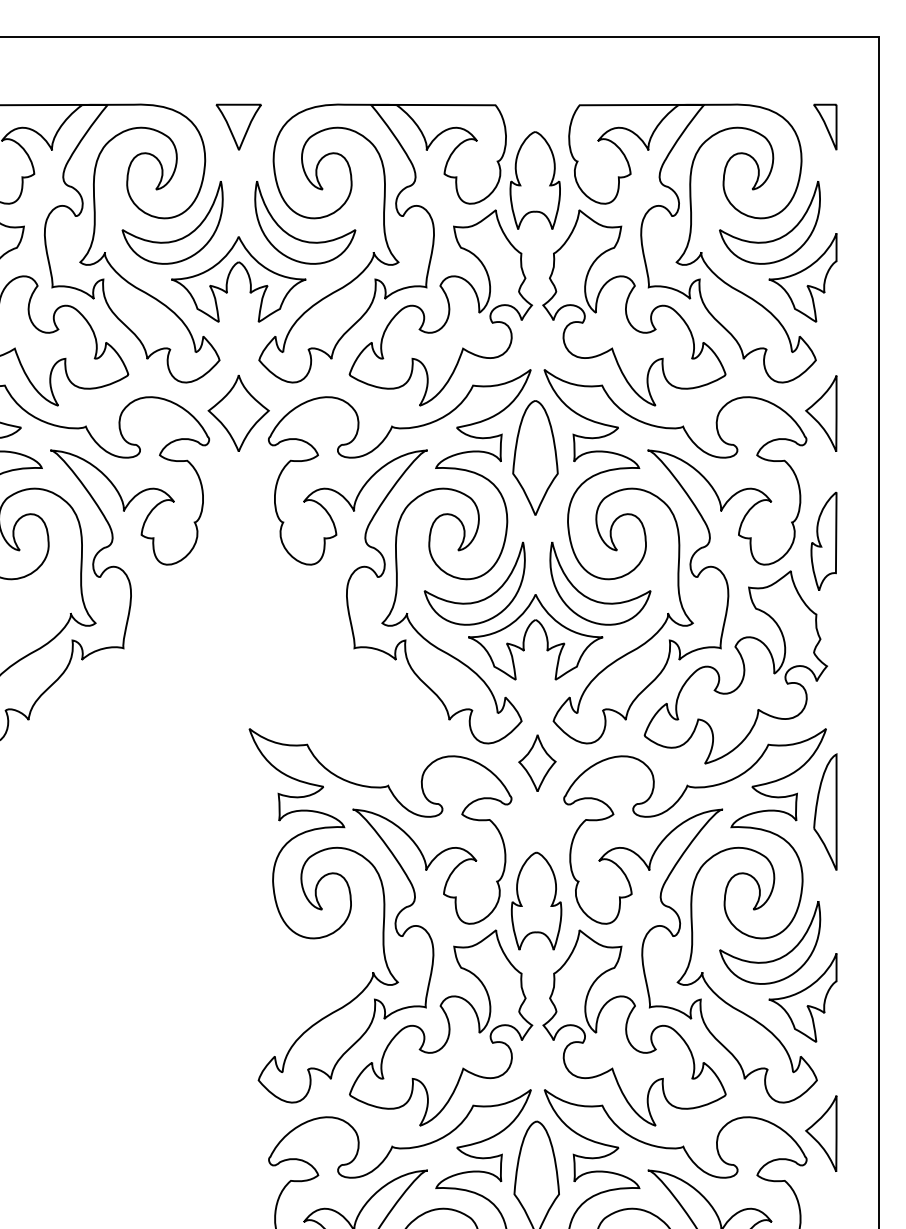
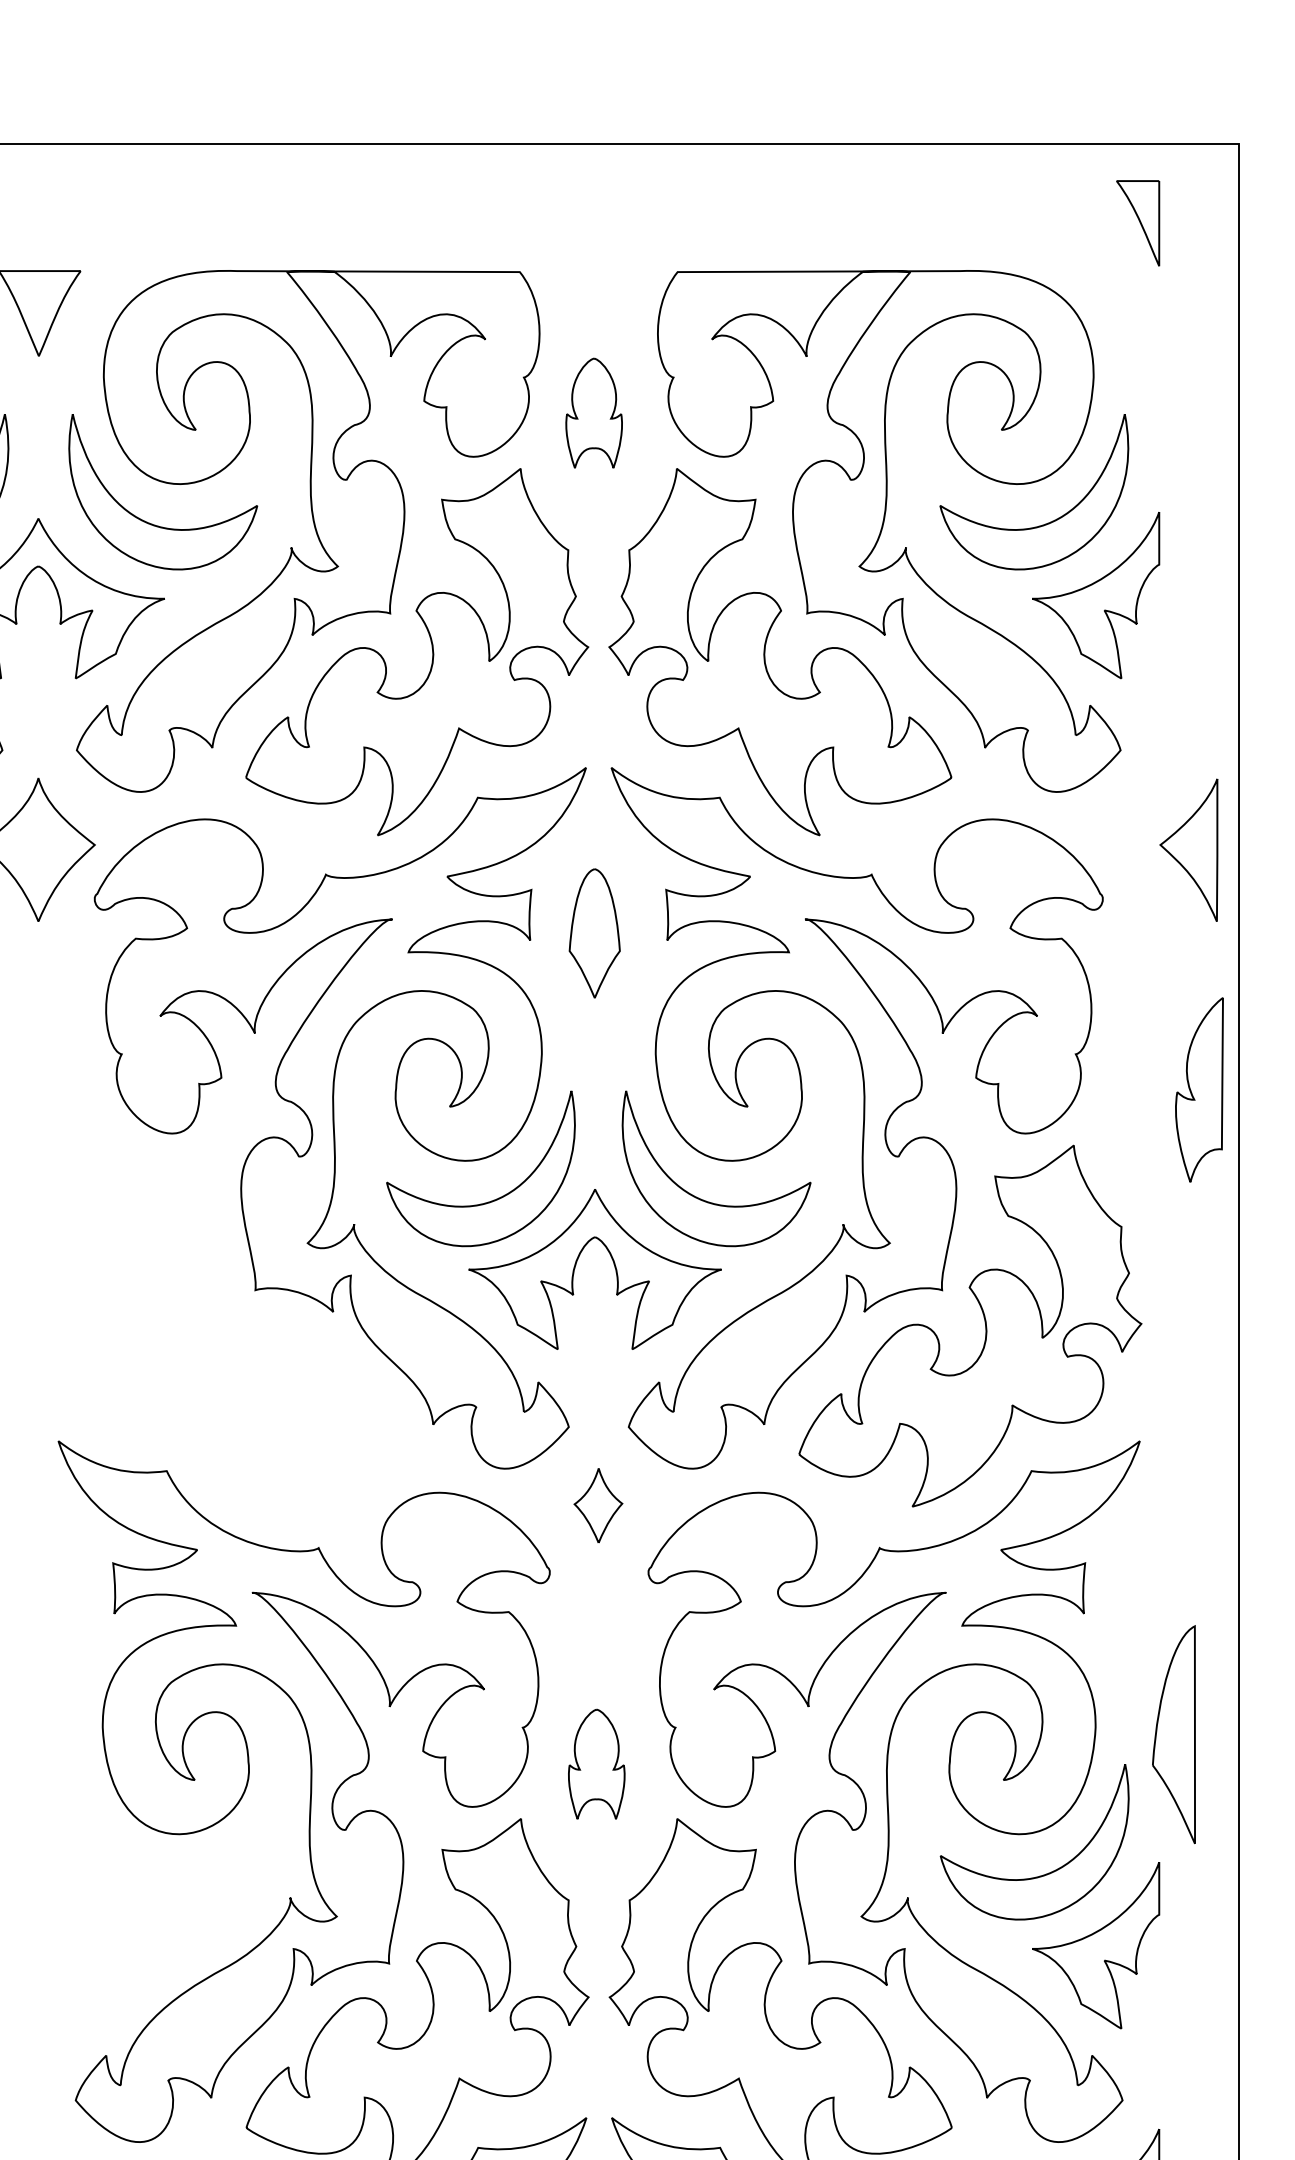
part: (825, 126) -> (1138, 221), moved
part: (534, 180) -> (592, 413), size x0.6
part: (821, 413) -> (1189, 850), moved
part: (535, 457) -> (594, 932), size x0.6
part: (823, 540) -> (1198, 1088), moved
part: (537, 762) -> (598, 1504), size x0.7
part: (825, 811) -> (1174, 1733), moved
part: (536, 900) -> (596, 1763), size x0.6

